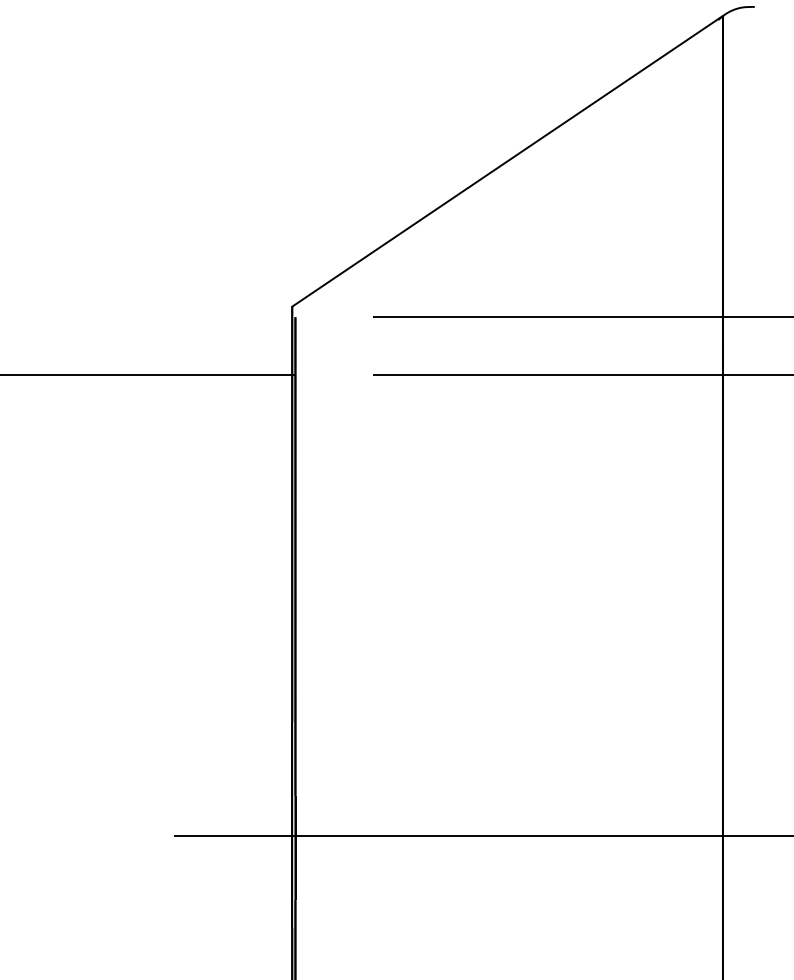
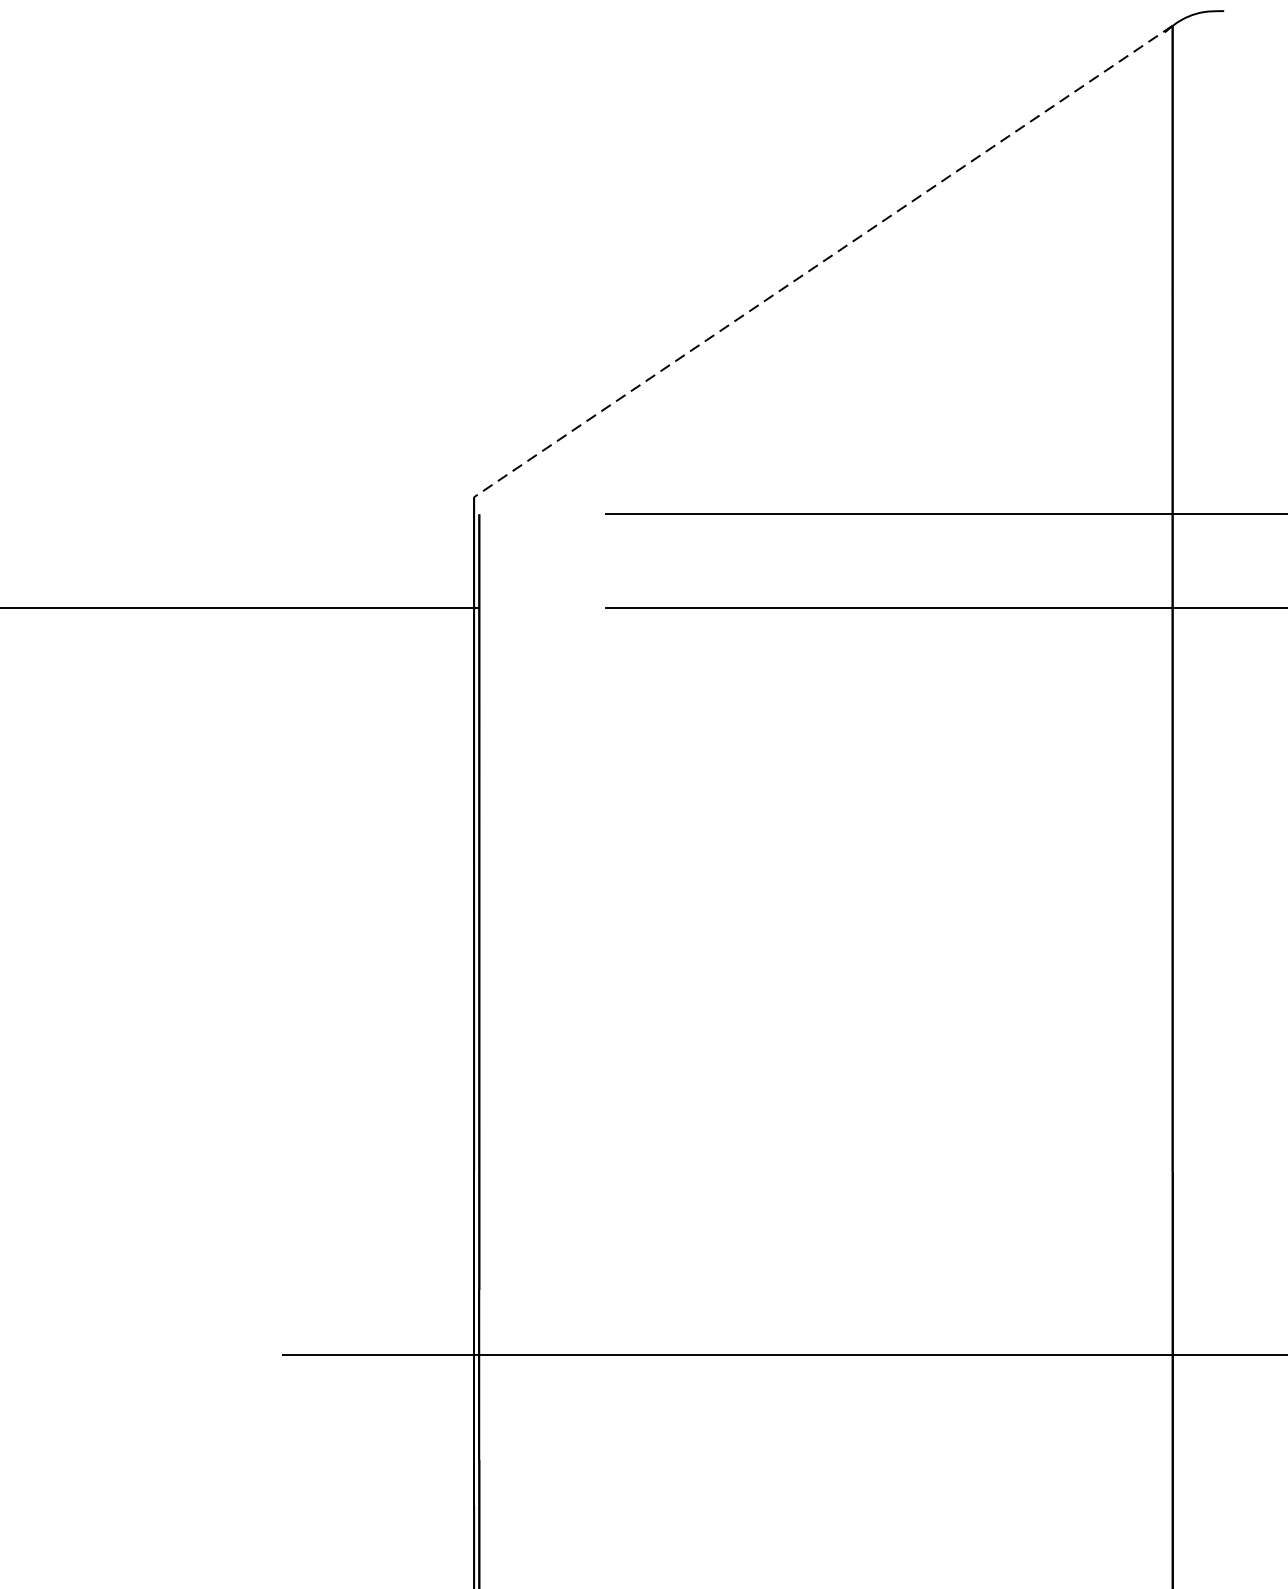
line: (507, 161) -> (823, 261), solid -> dashed

